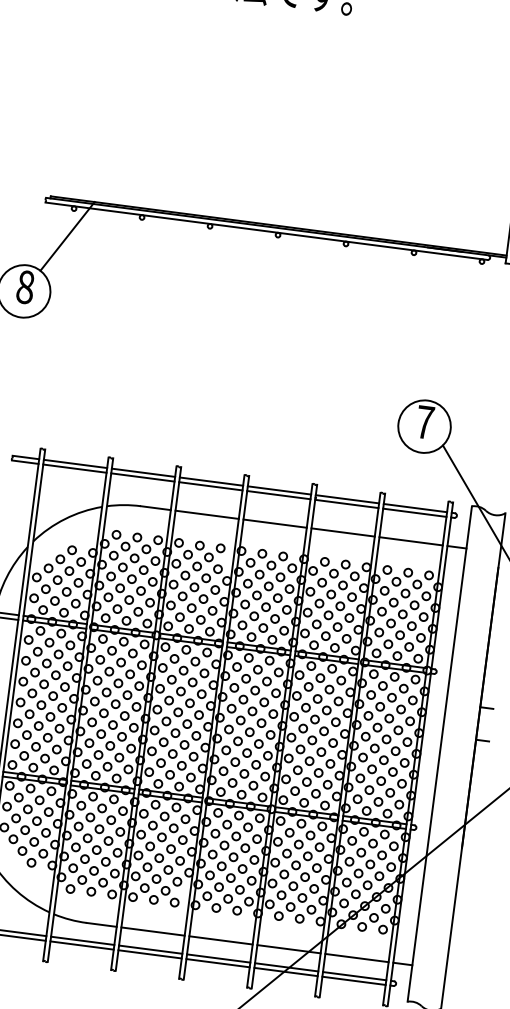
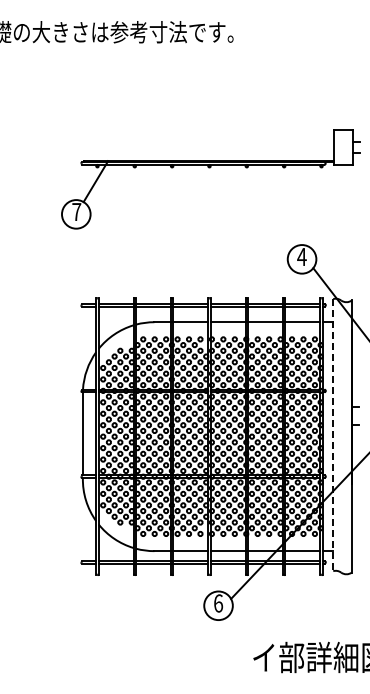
text: (25, 286) -> (76, 211), 8 -> 7
text: (424, 421) -> (301, 256), 7 -> 4
line: (440, 754) -> (333, 435), solid -> dashed

